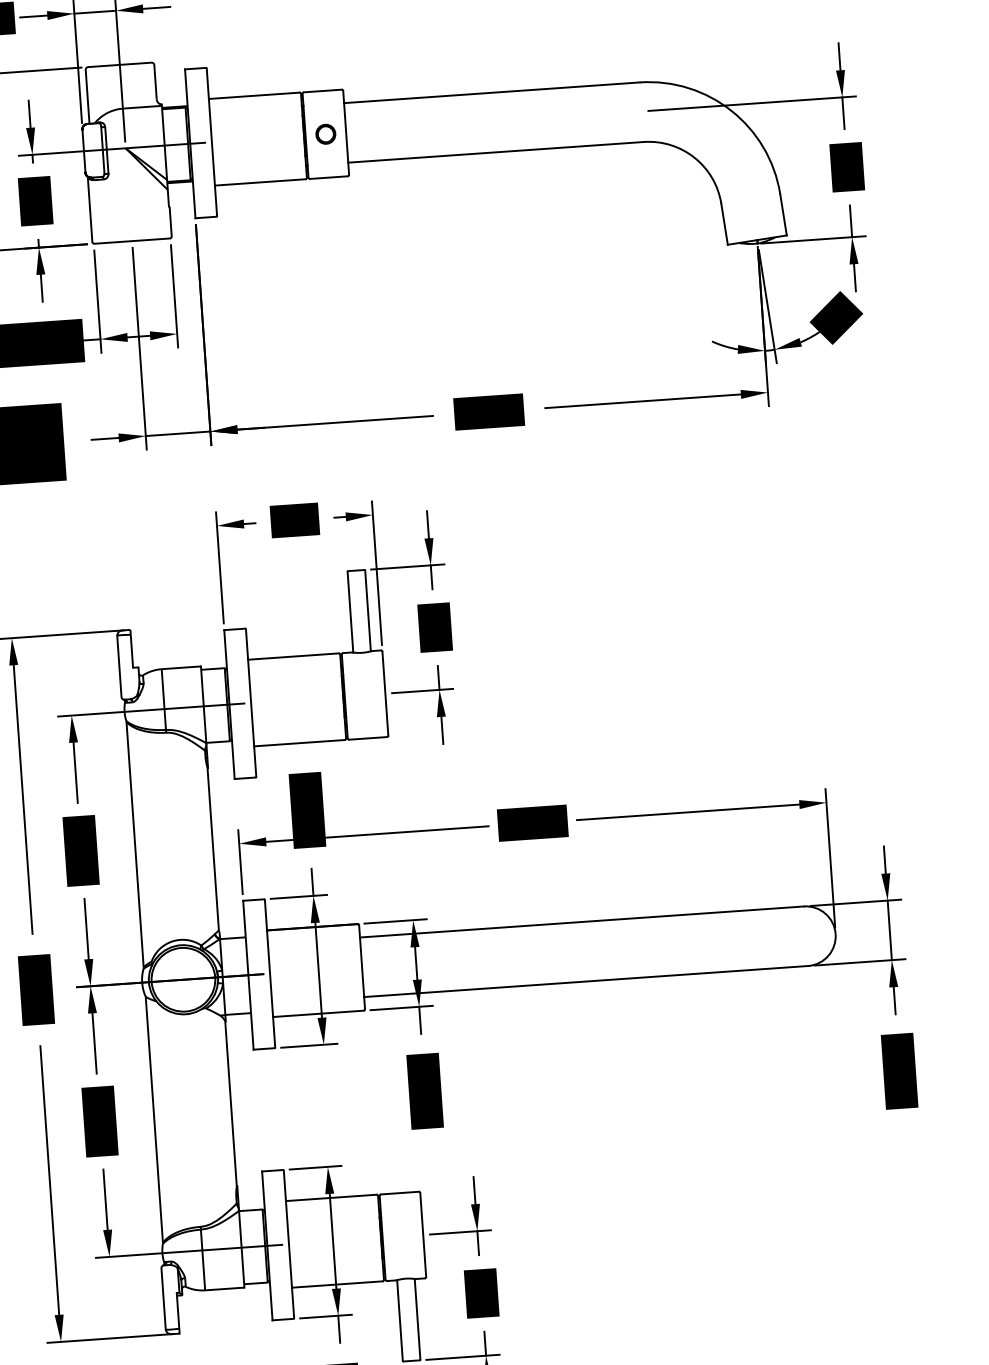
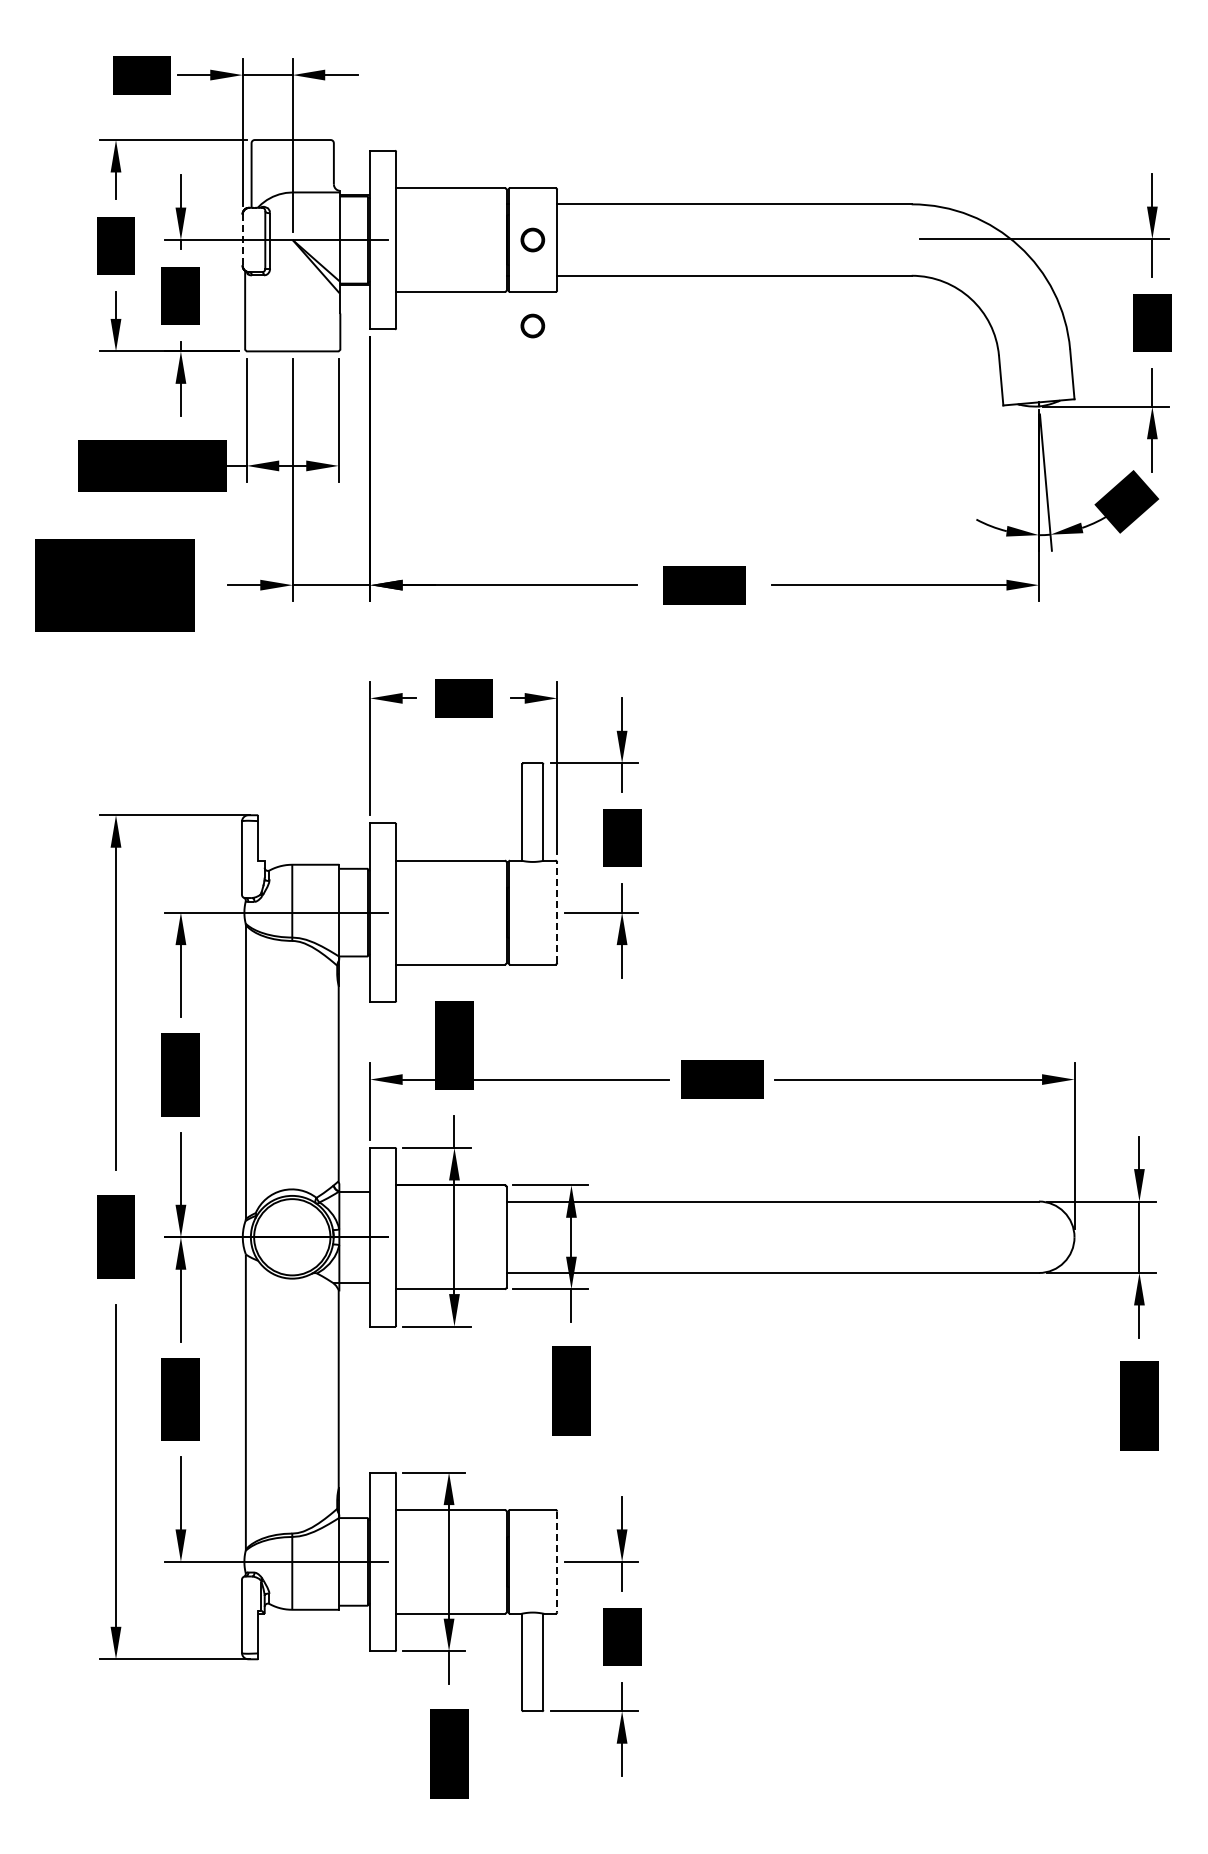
line: (83, 151) -> (242, 240), solid -> dashed
part: (330, 205) -> (532, 325), added
line: (385, 693) -> (557, 912), solid -> dashed
line: (423, 1235) -> (557, 1562), solid -> dashed

